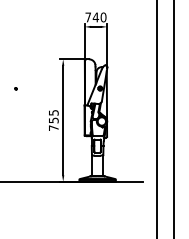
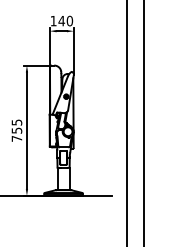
text: (87, 17) -> (52, 21), 740 -> 140

